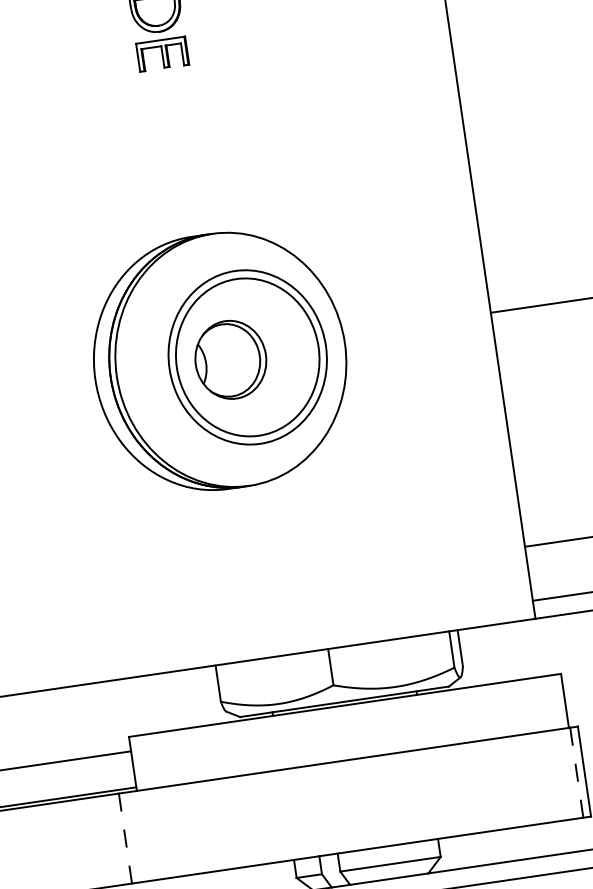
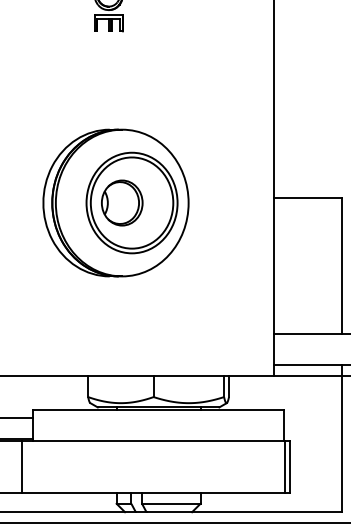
line: (577, 773) -> (285, 467), dashed -> solid
line: (125, 839) -> (22, 467), dashed -> solid

